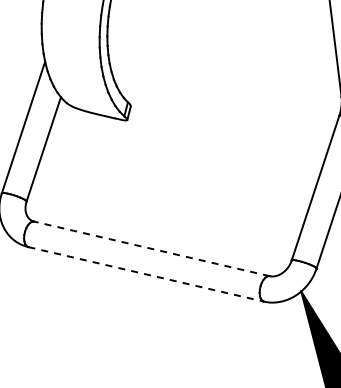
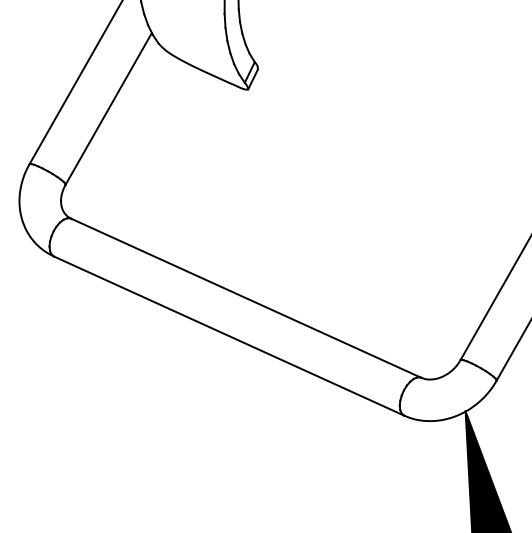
line: (152, 248) -> (247, 297), dashed -> solid
line: (146, 274) -> (229, 336), dashed -> solid

